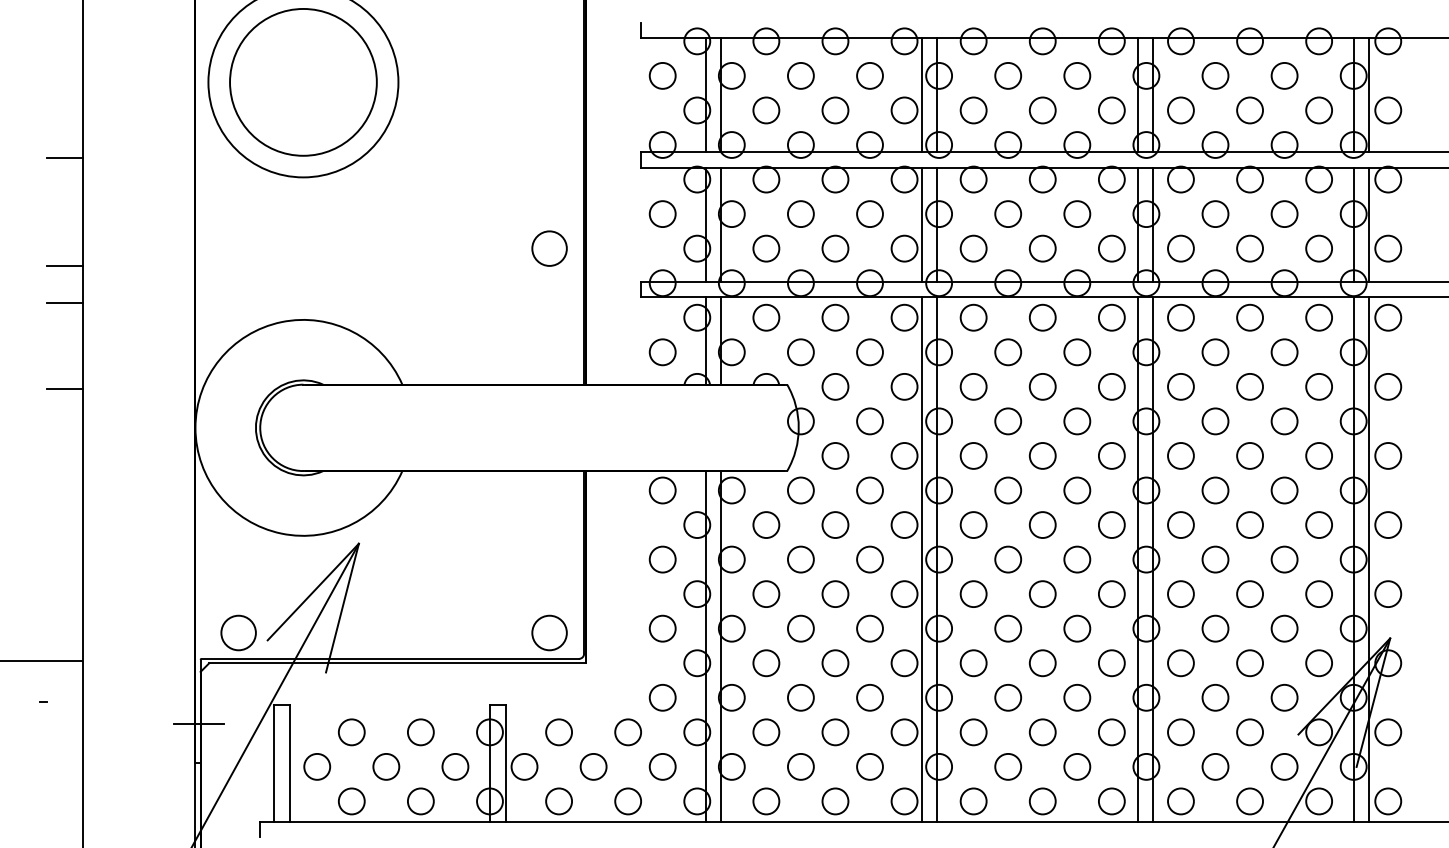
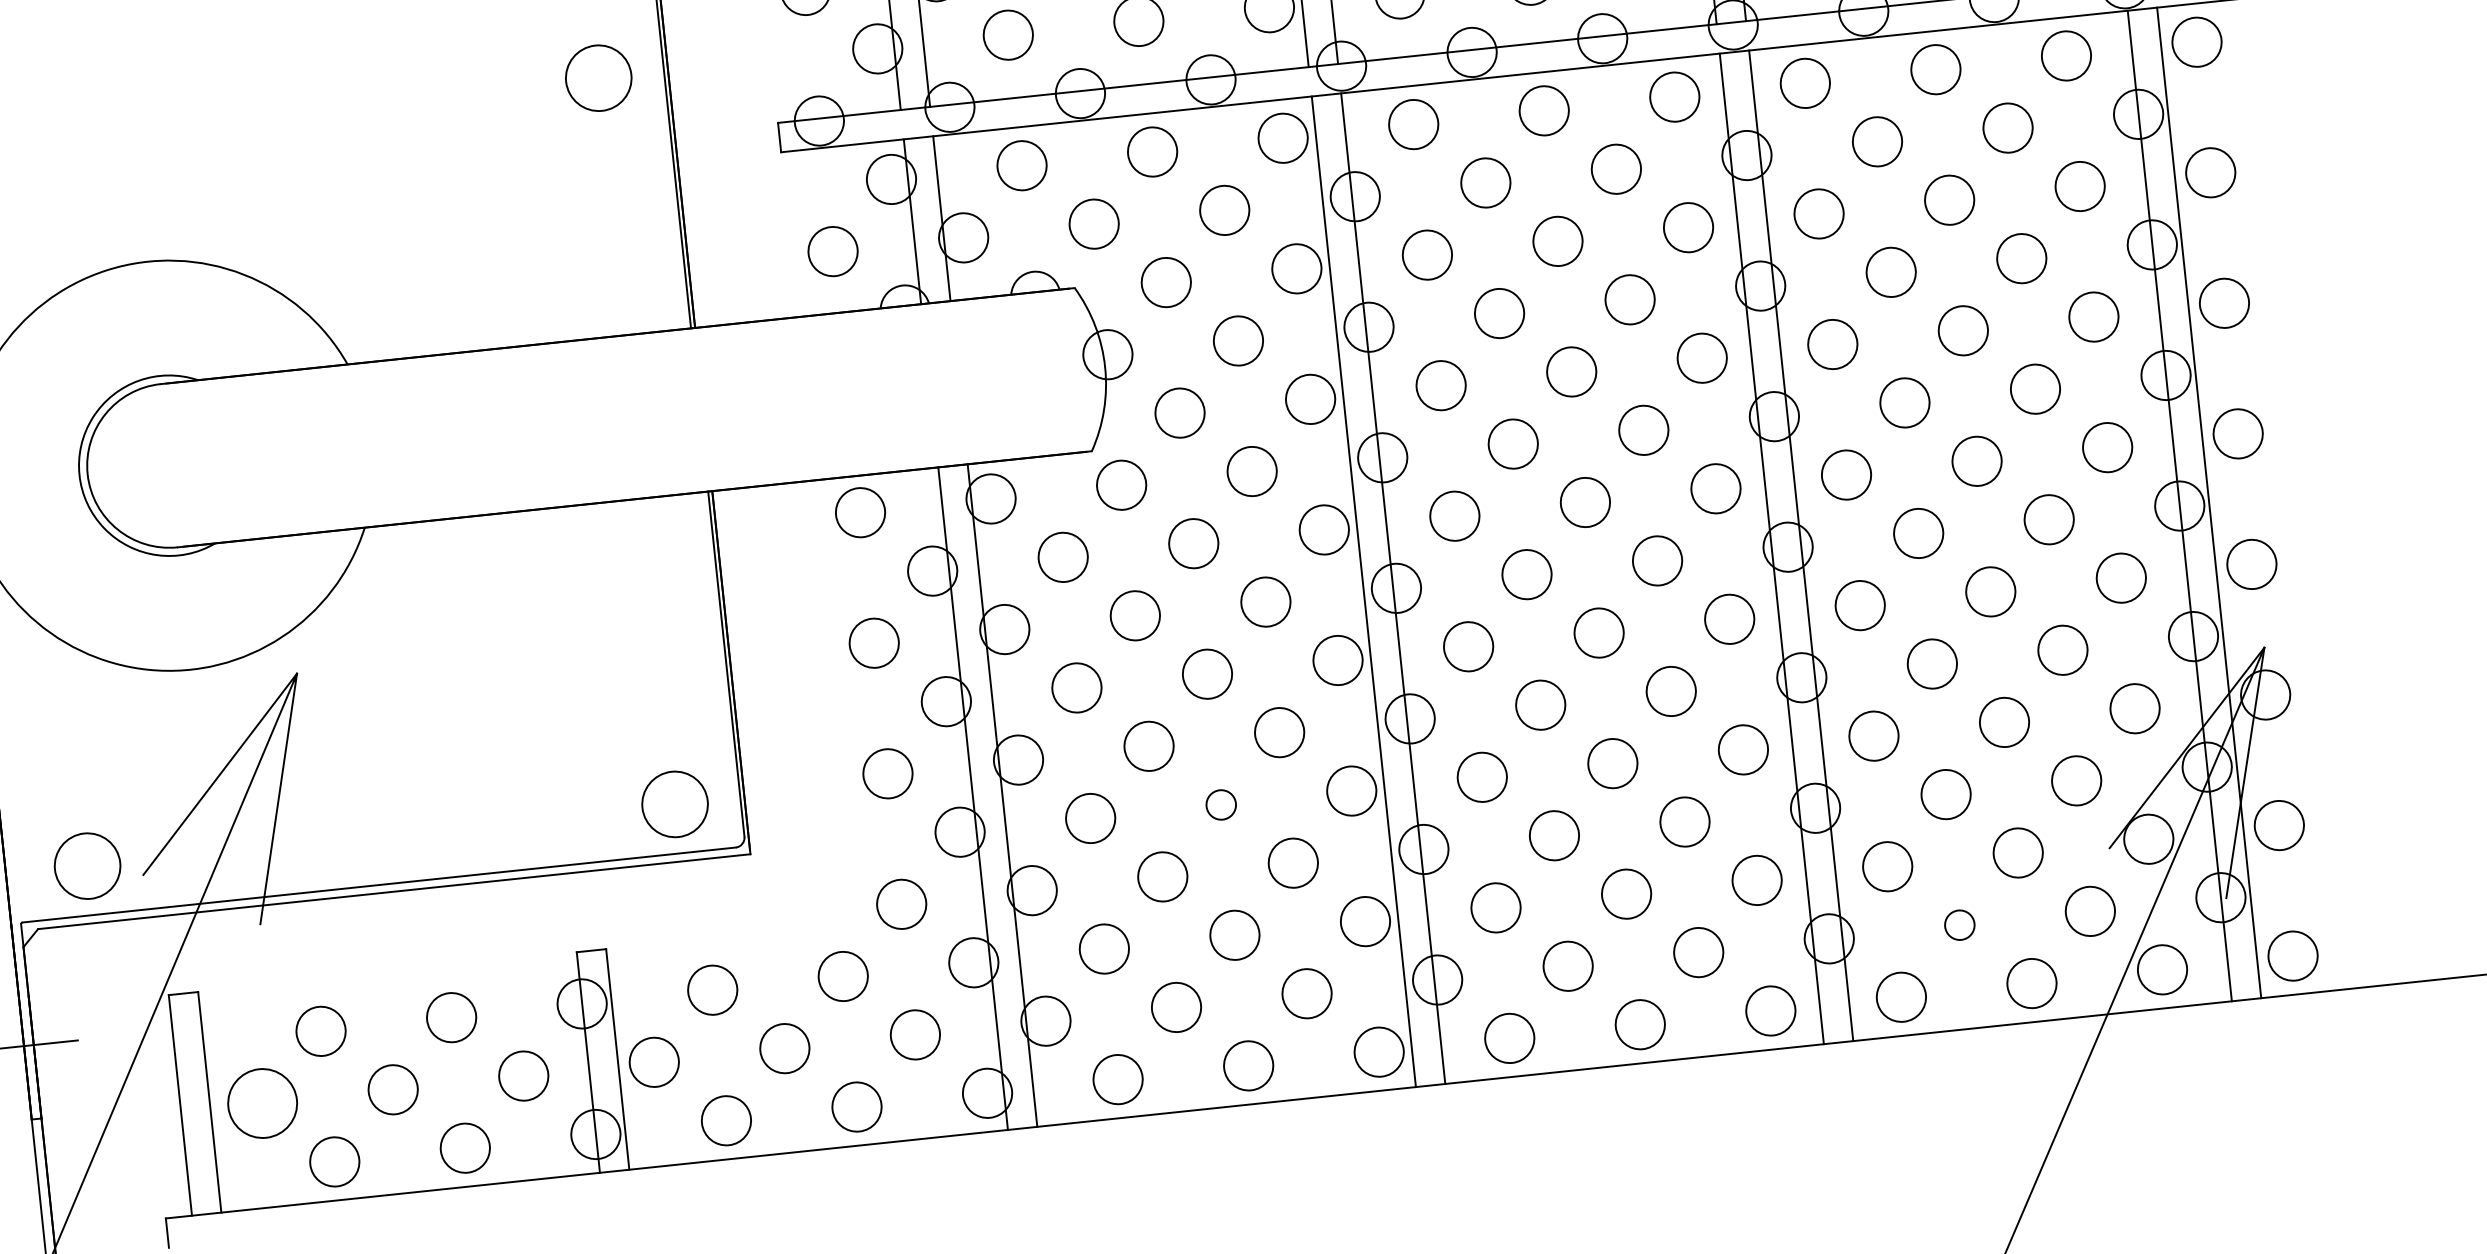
circle: (835, 663) -> (1221, 805), size x0.6
circle: (317, 766) -> (263, 1102), size x1.4
circle: (1215, 766) -> (1959, 924), size x0.6

